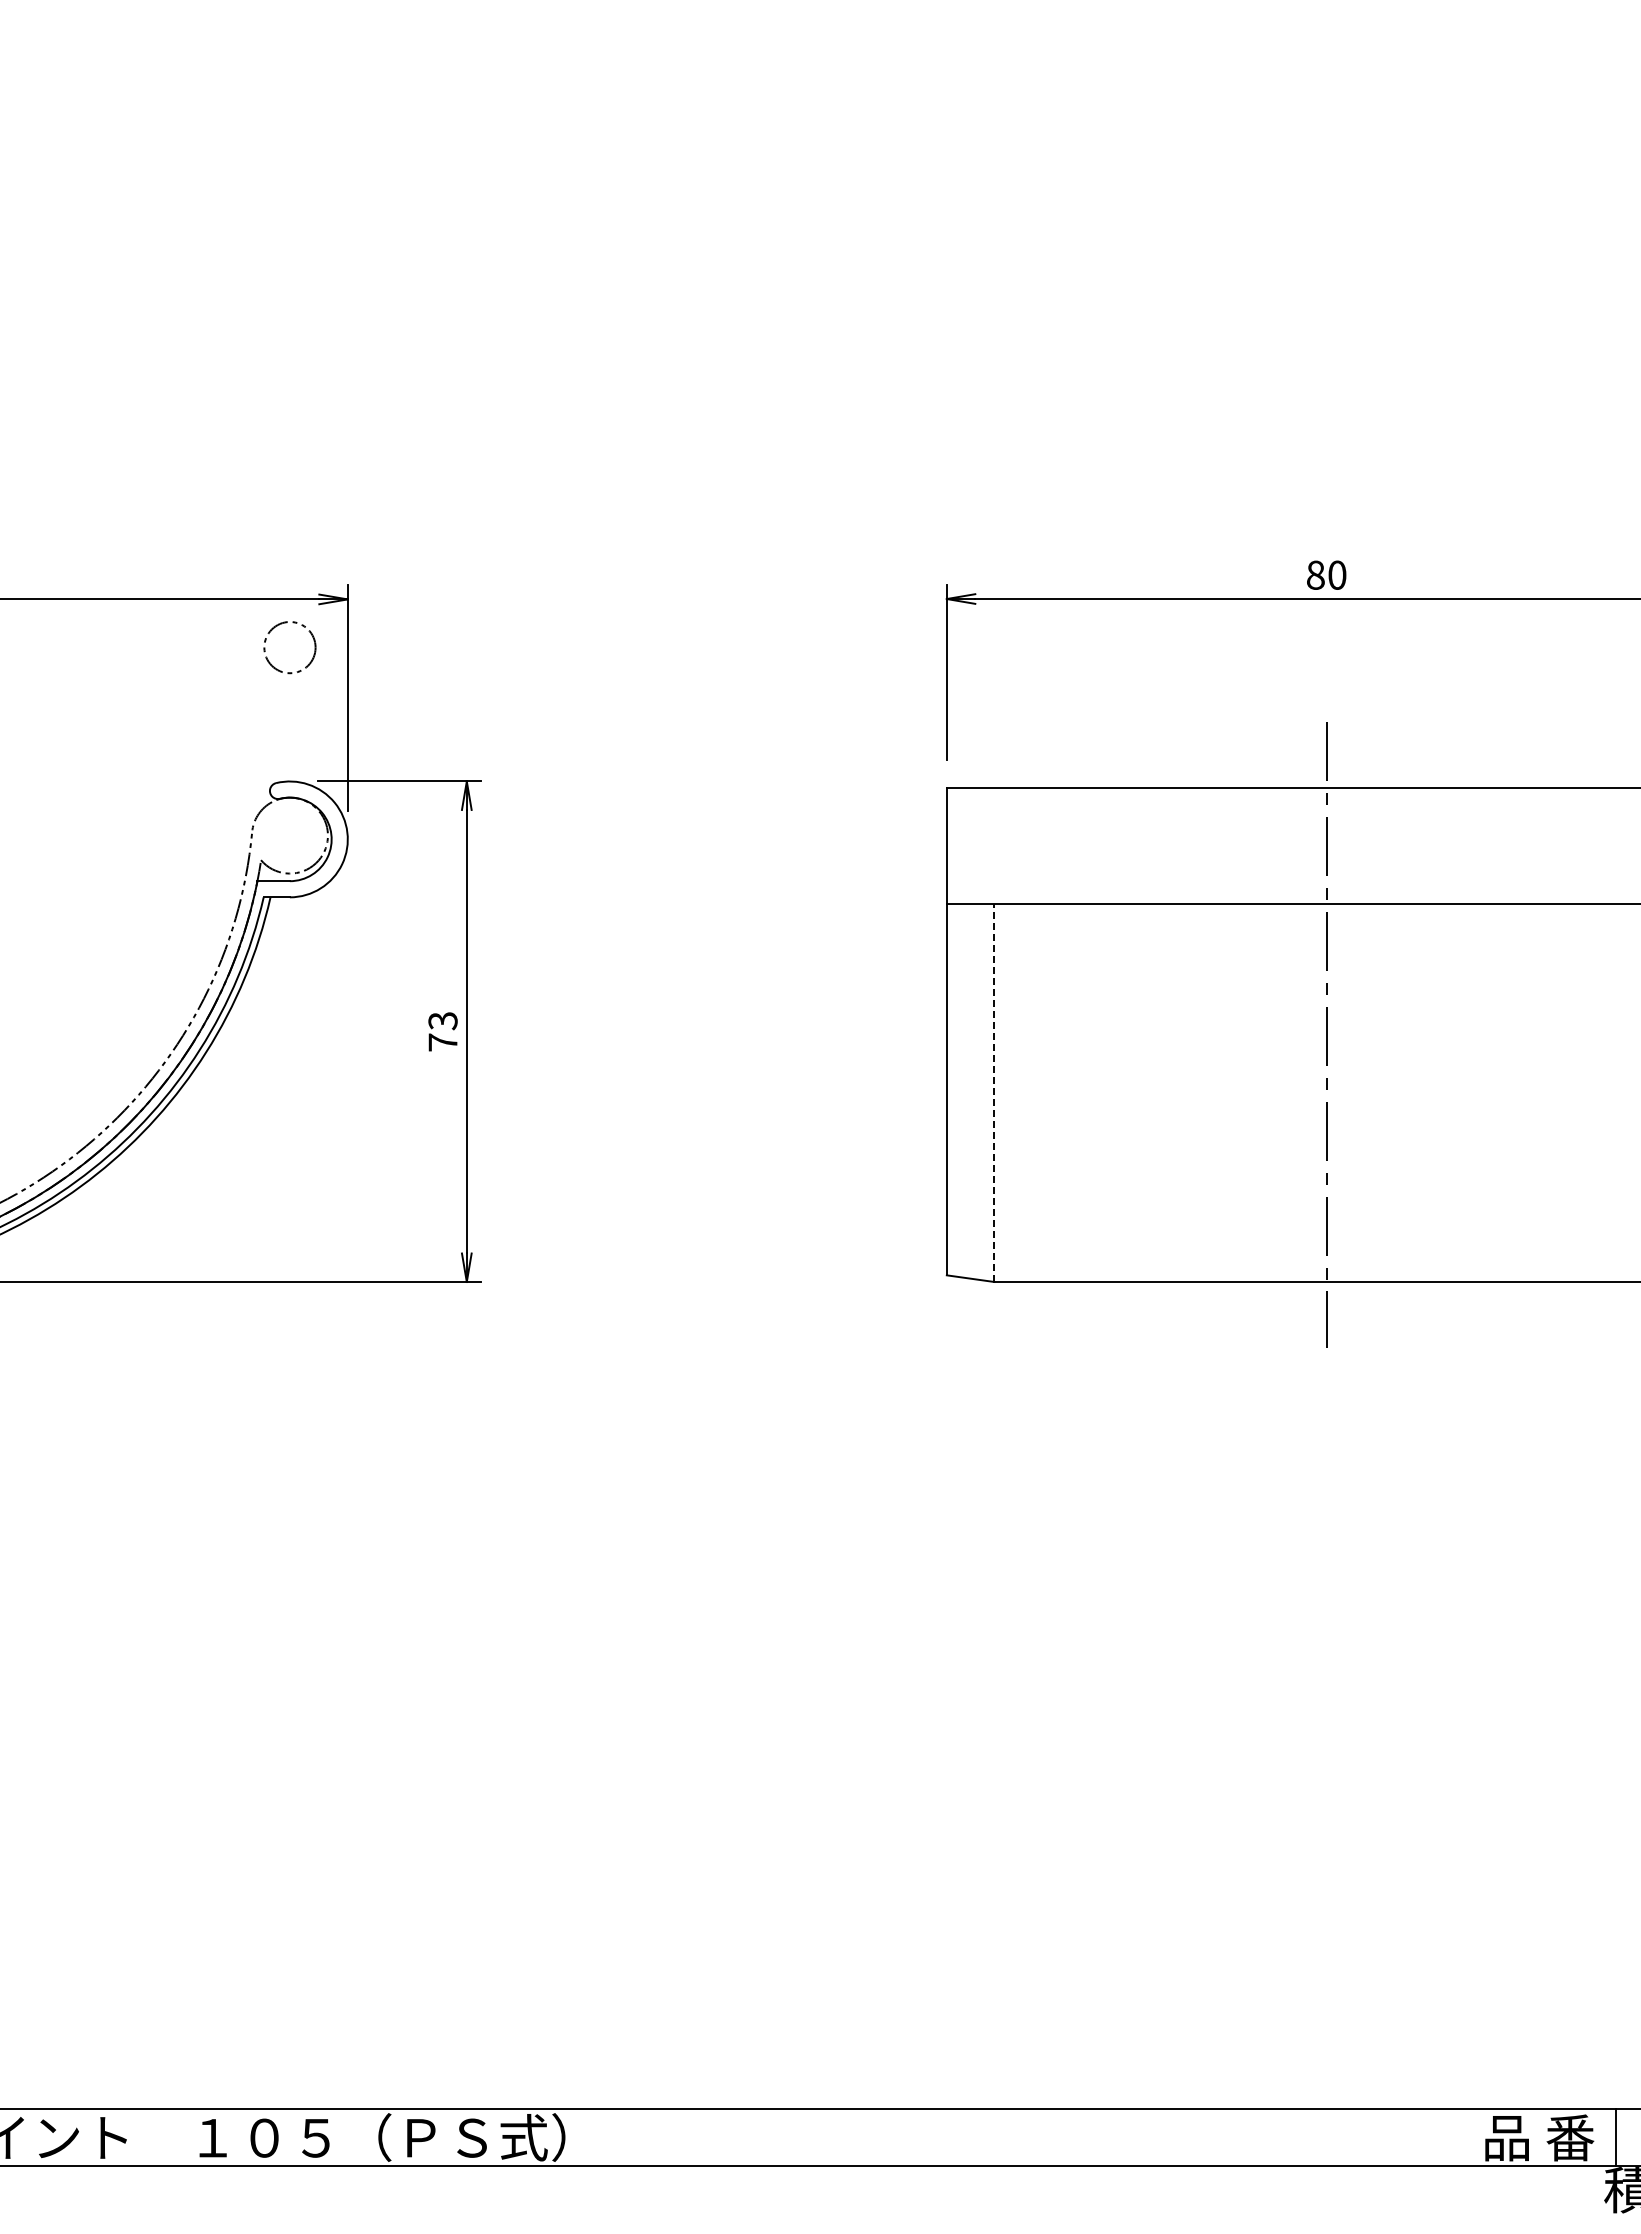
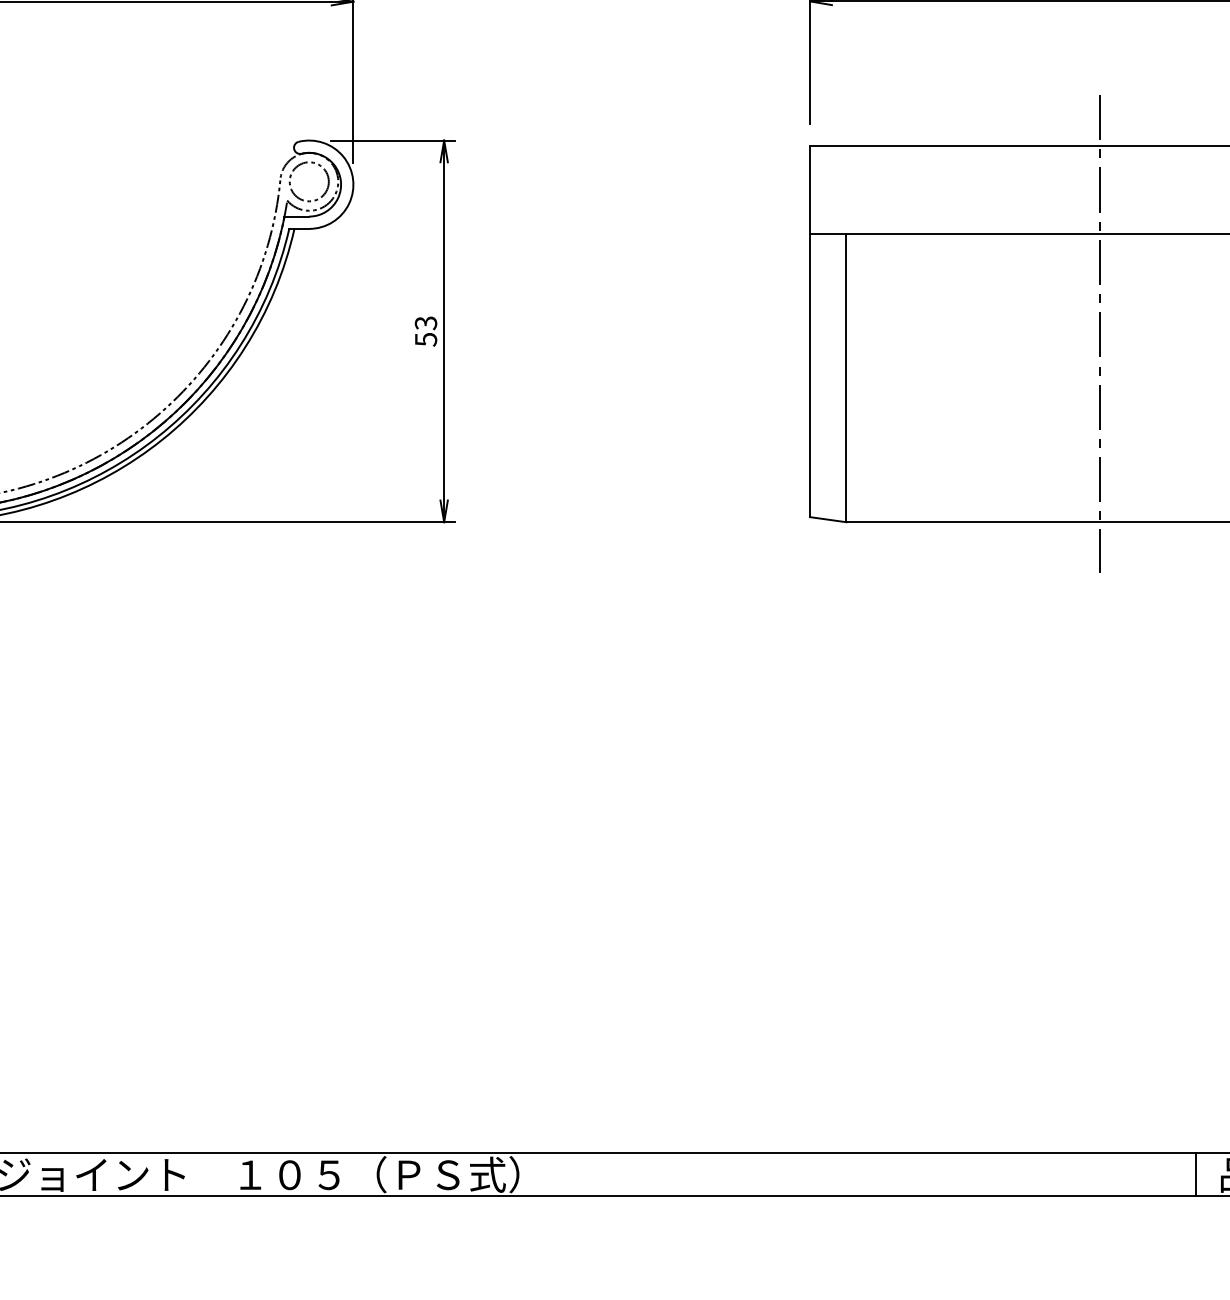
circle: (289, 647) -> (308, 181), moved
text: (442, 1042) -> (425, 339), 73 -> 53
line: (994, 1092) -> (846, 377), dashed -> solid
line: (1452, 2137) -> (1195, 1174), added

